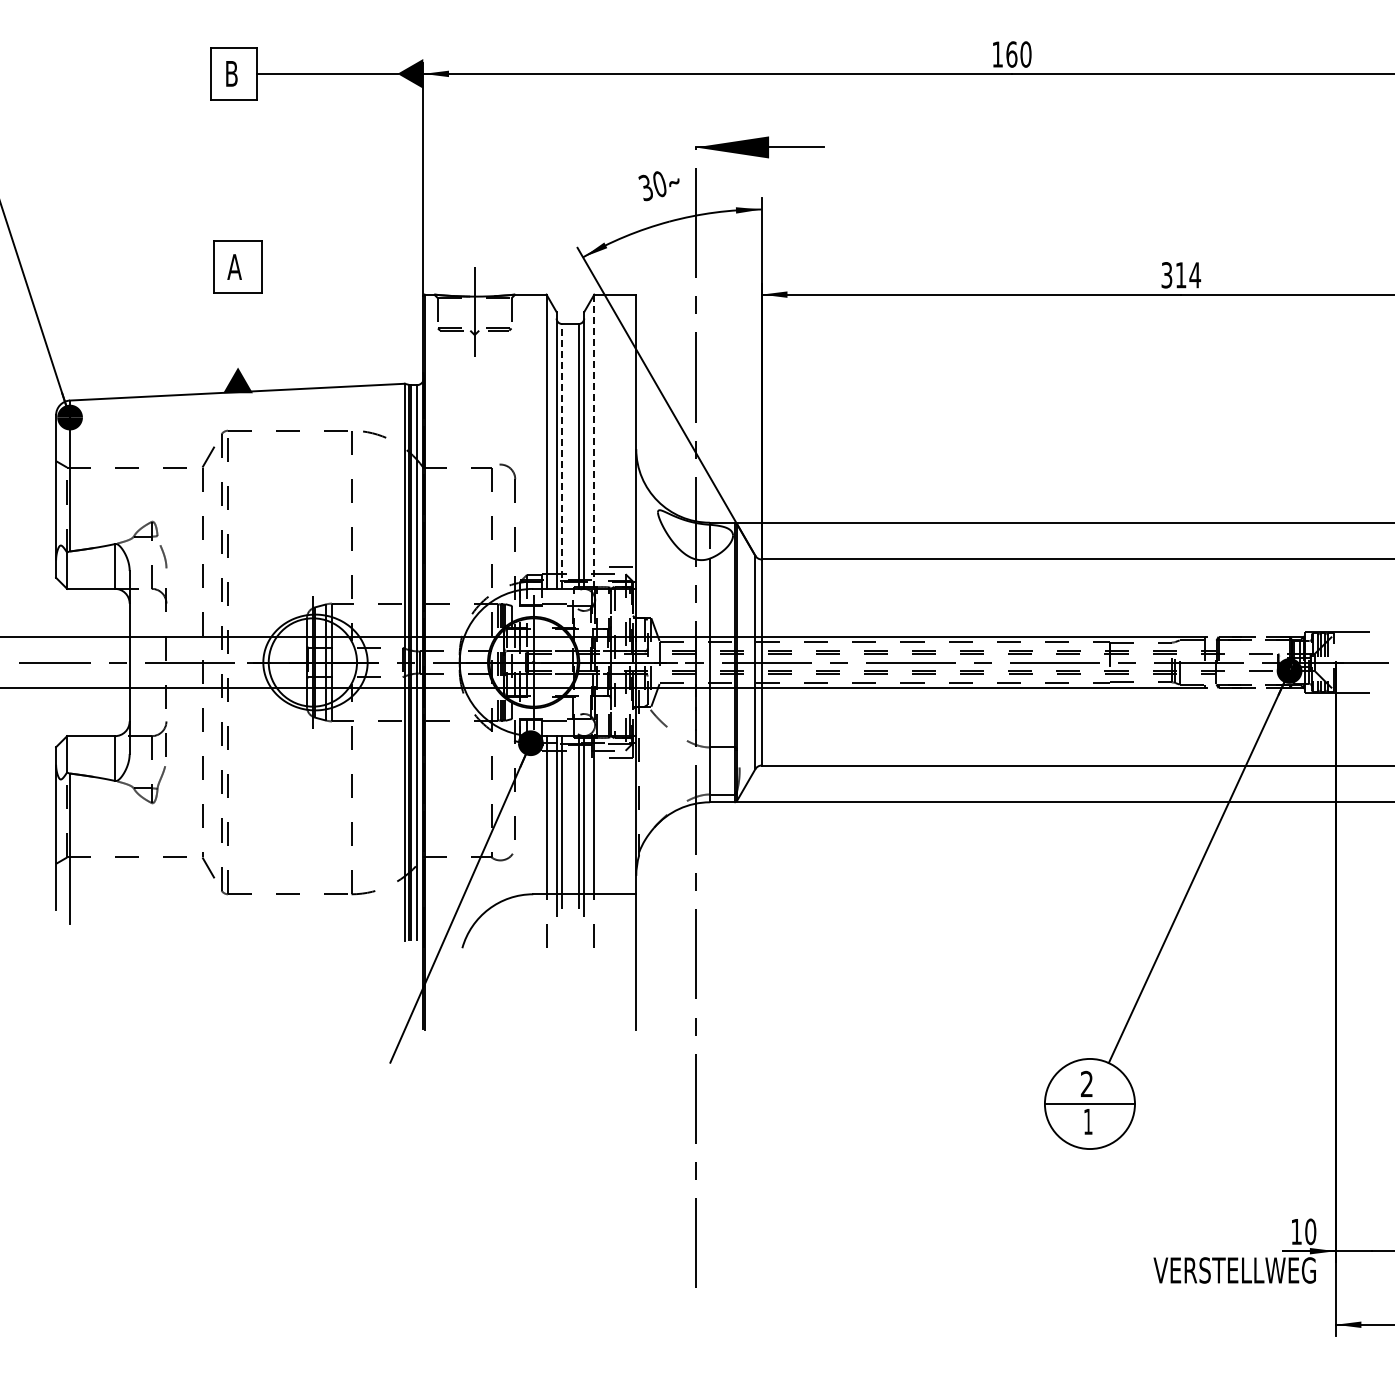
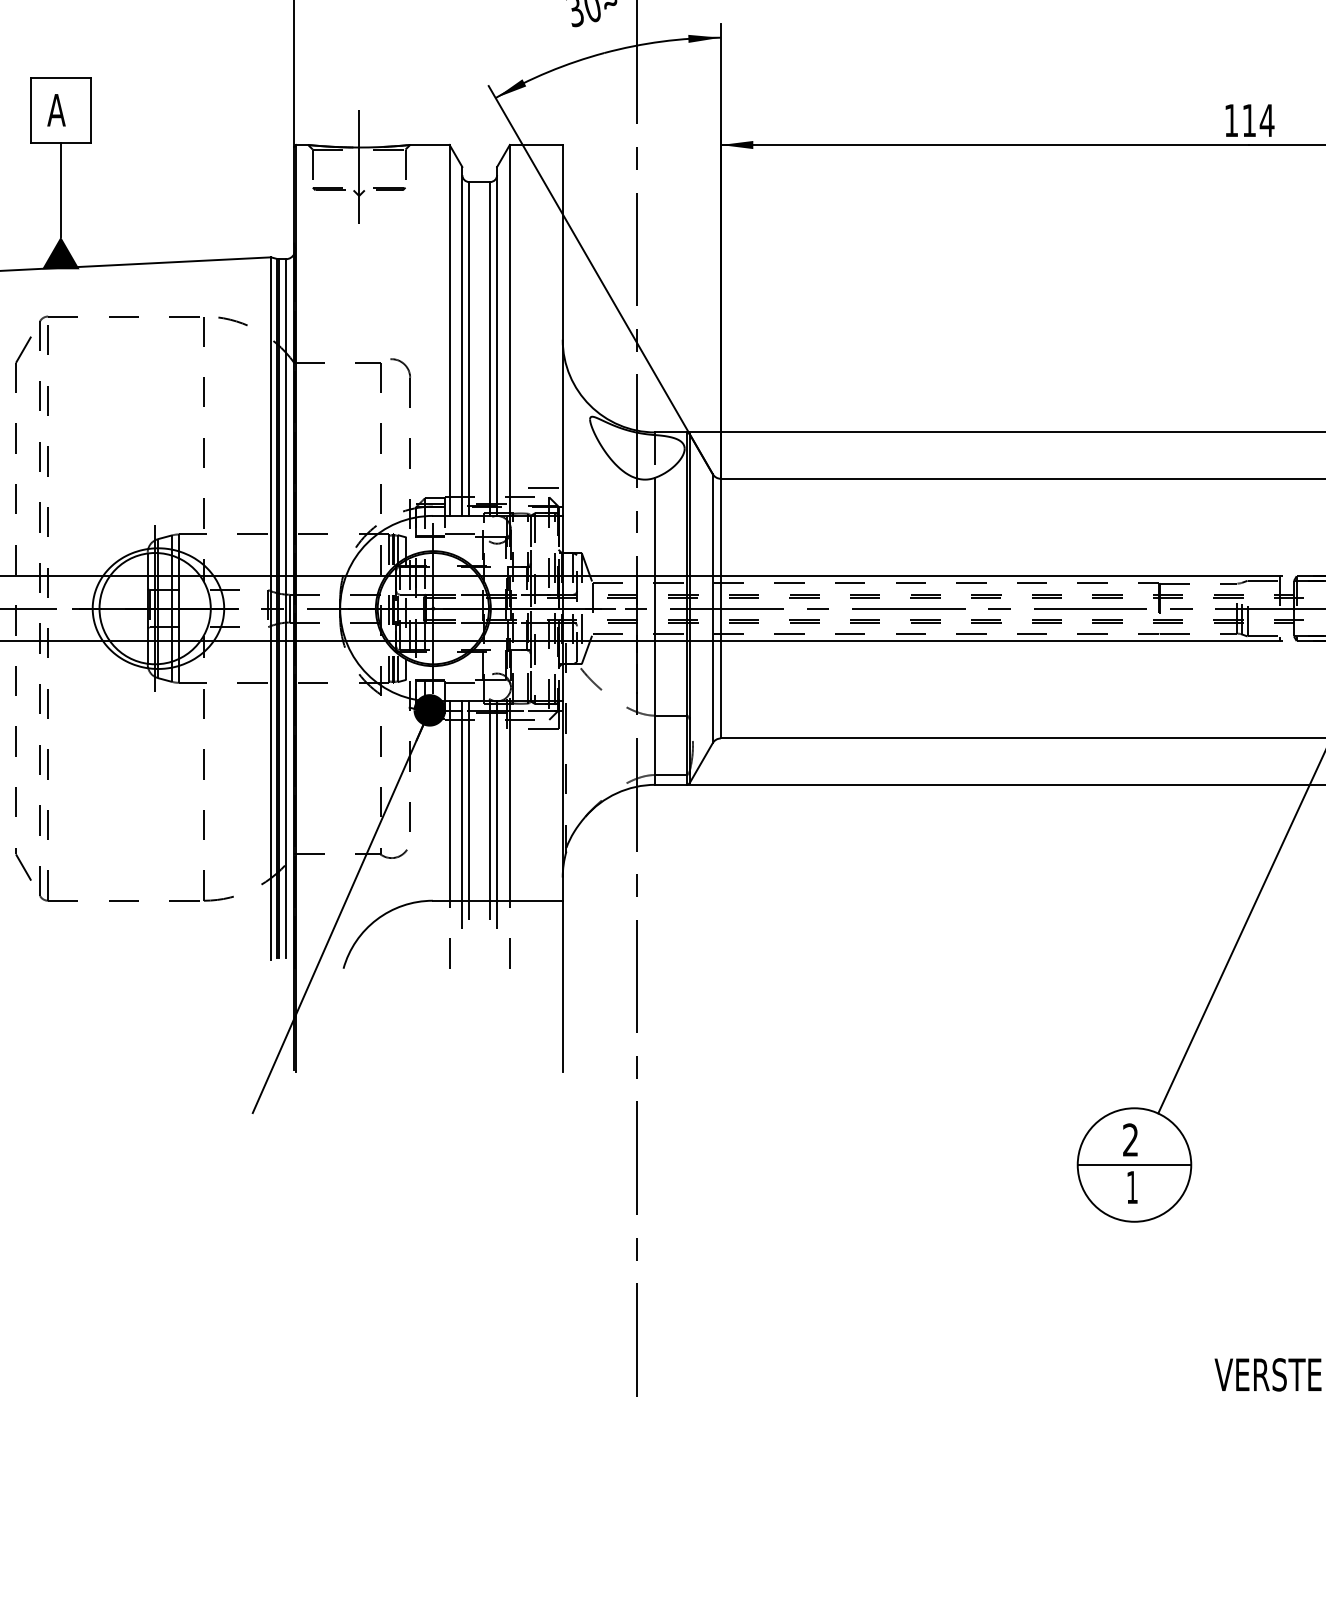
text: (1166, 275) -> (1230, 120), 314 -> 114
line: (238, 329) -> (61, 188), added
line: (594, 442) -> (510, 331), dashed -> solid
line: (562, 455) -> (469, 347), dashed -> solid

